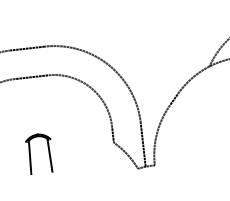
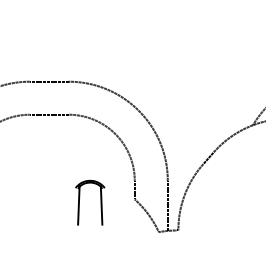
part: (48, 152) -> (100, 202), moved

